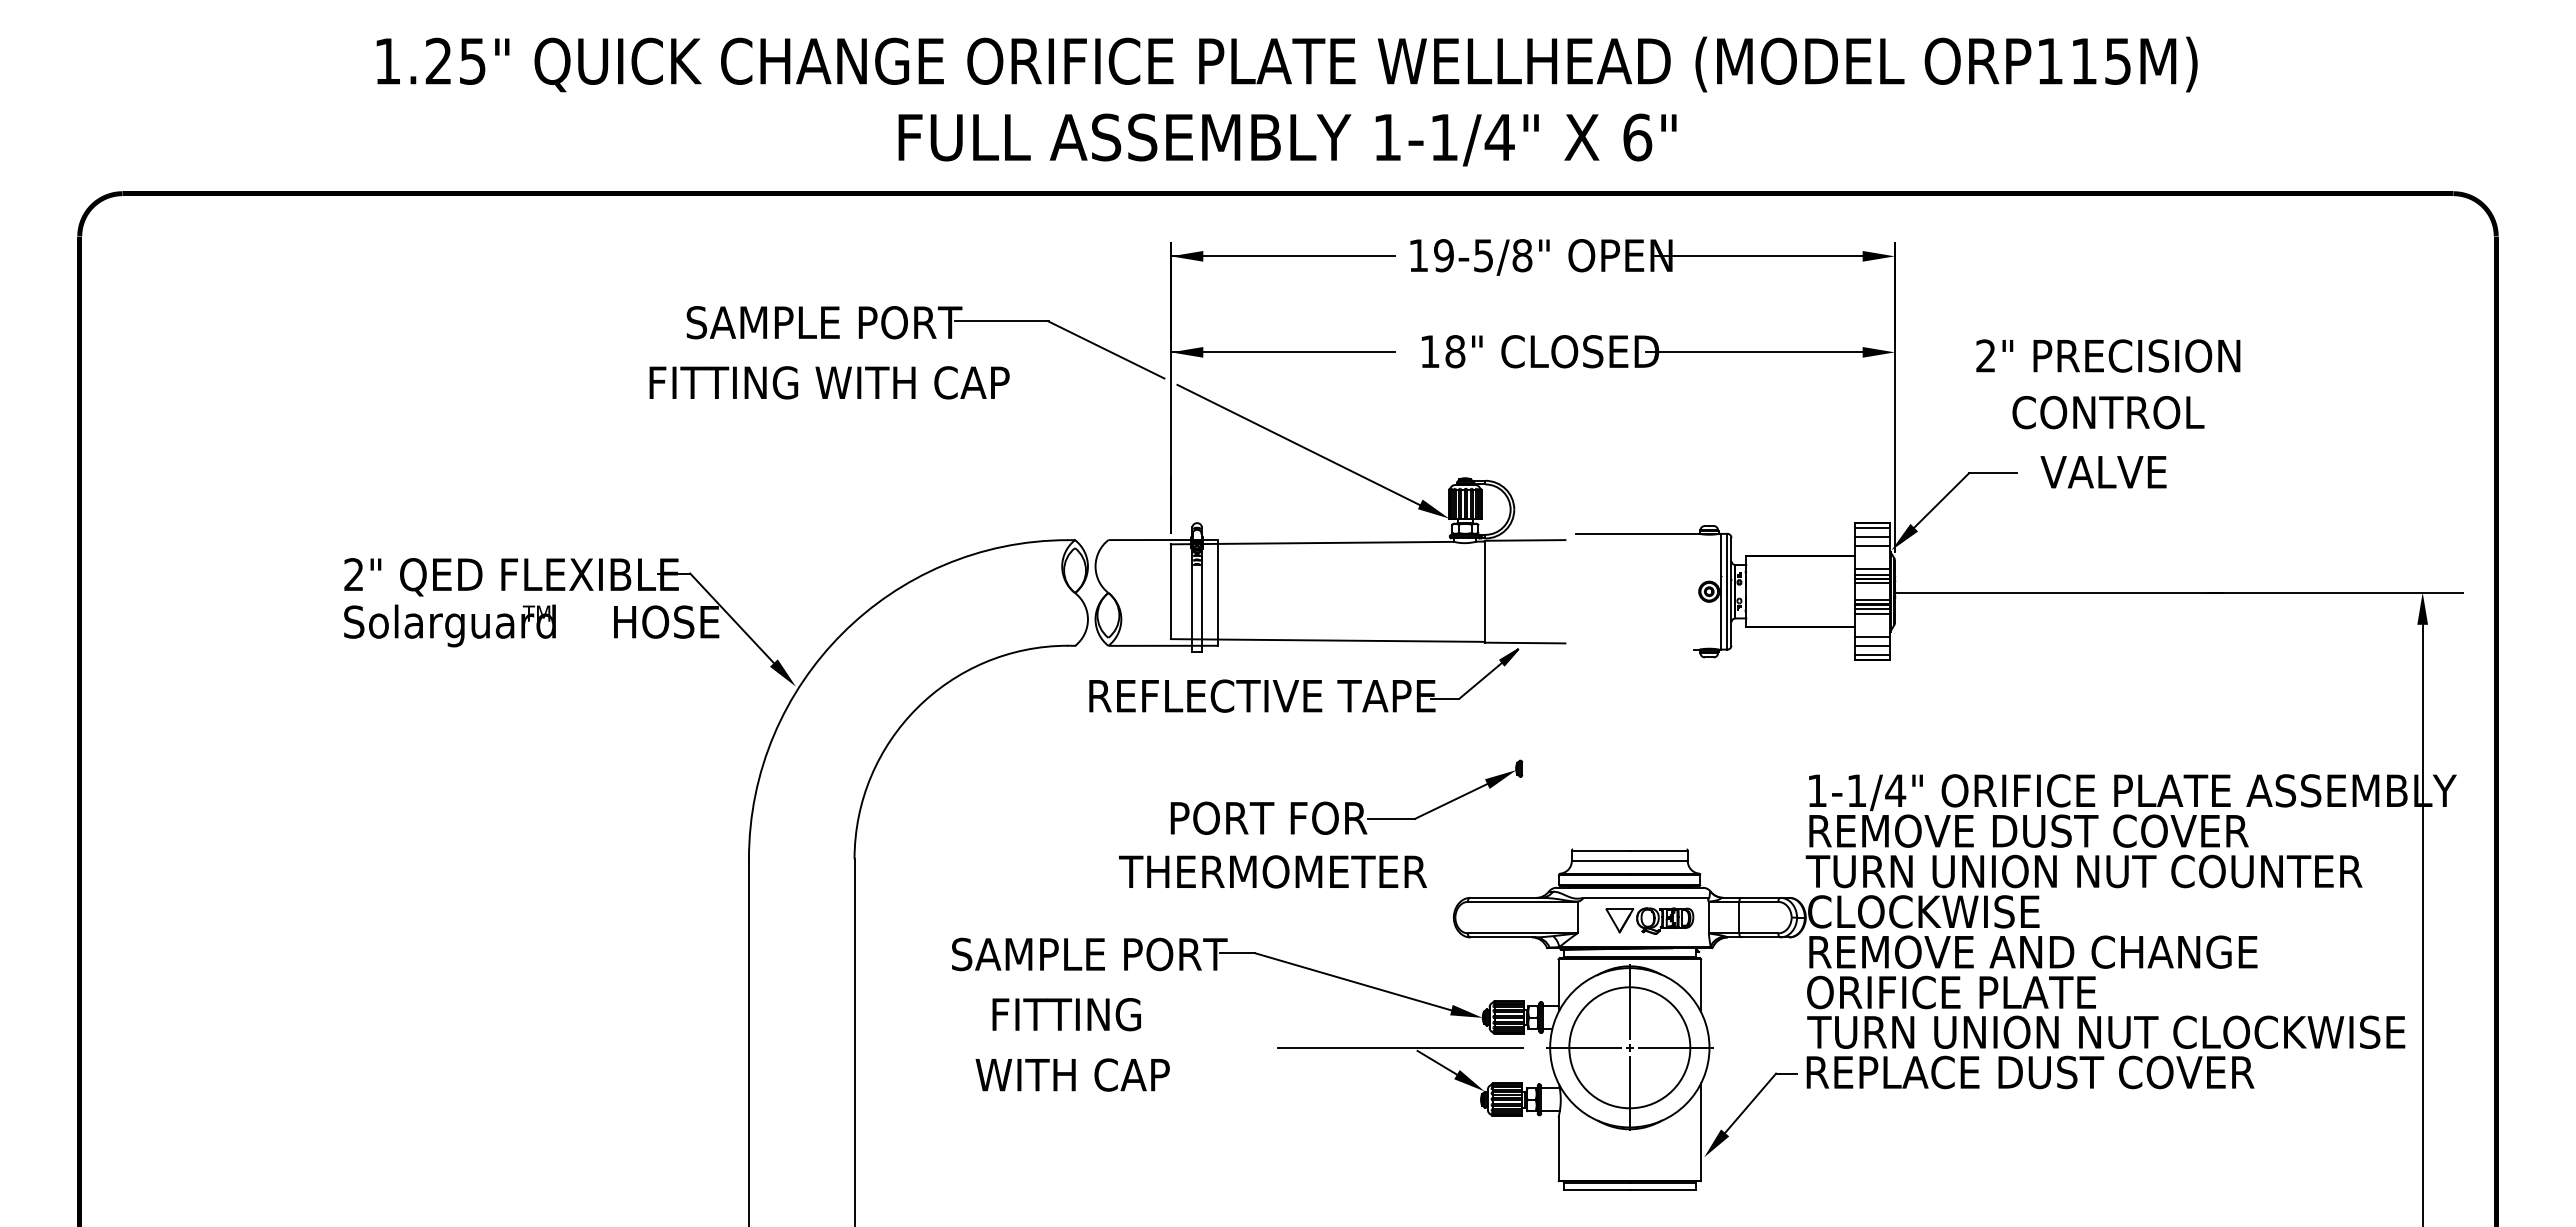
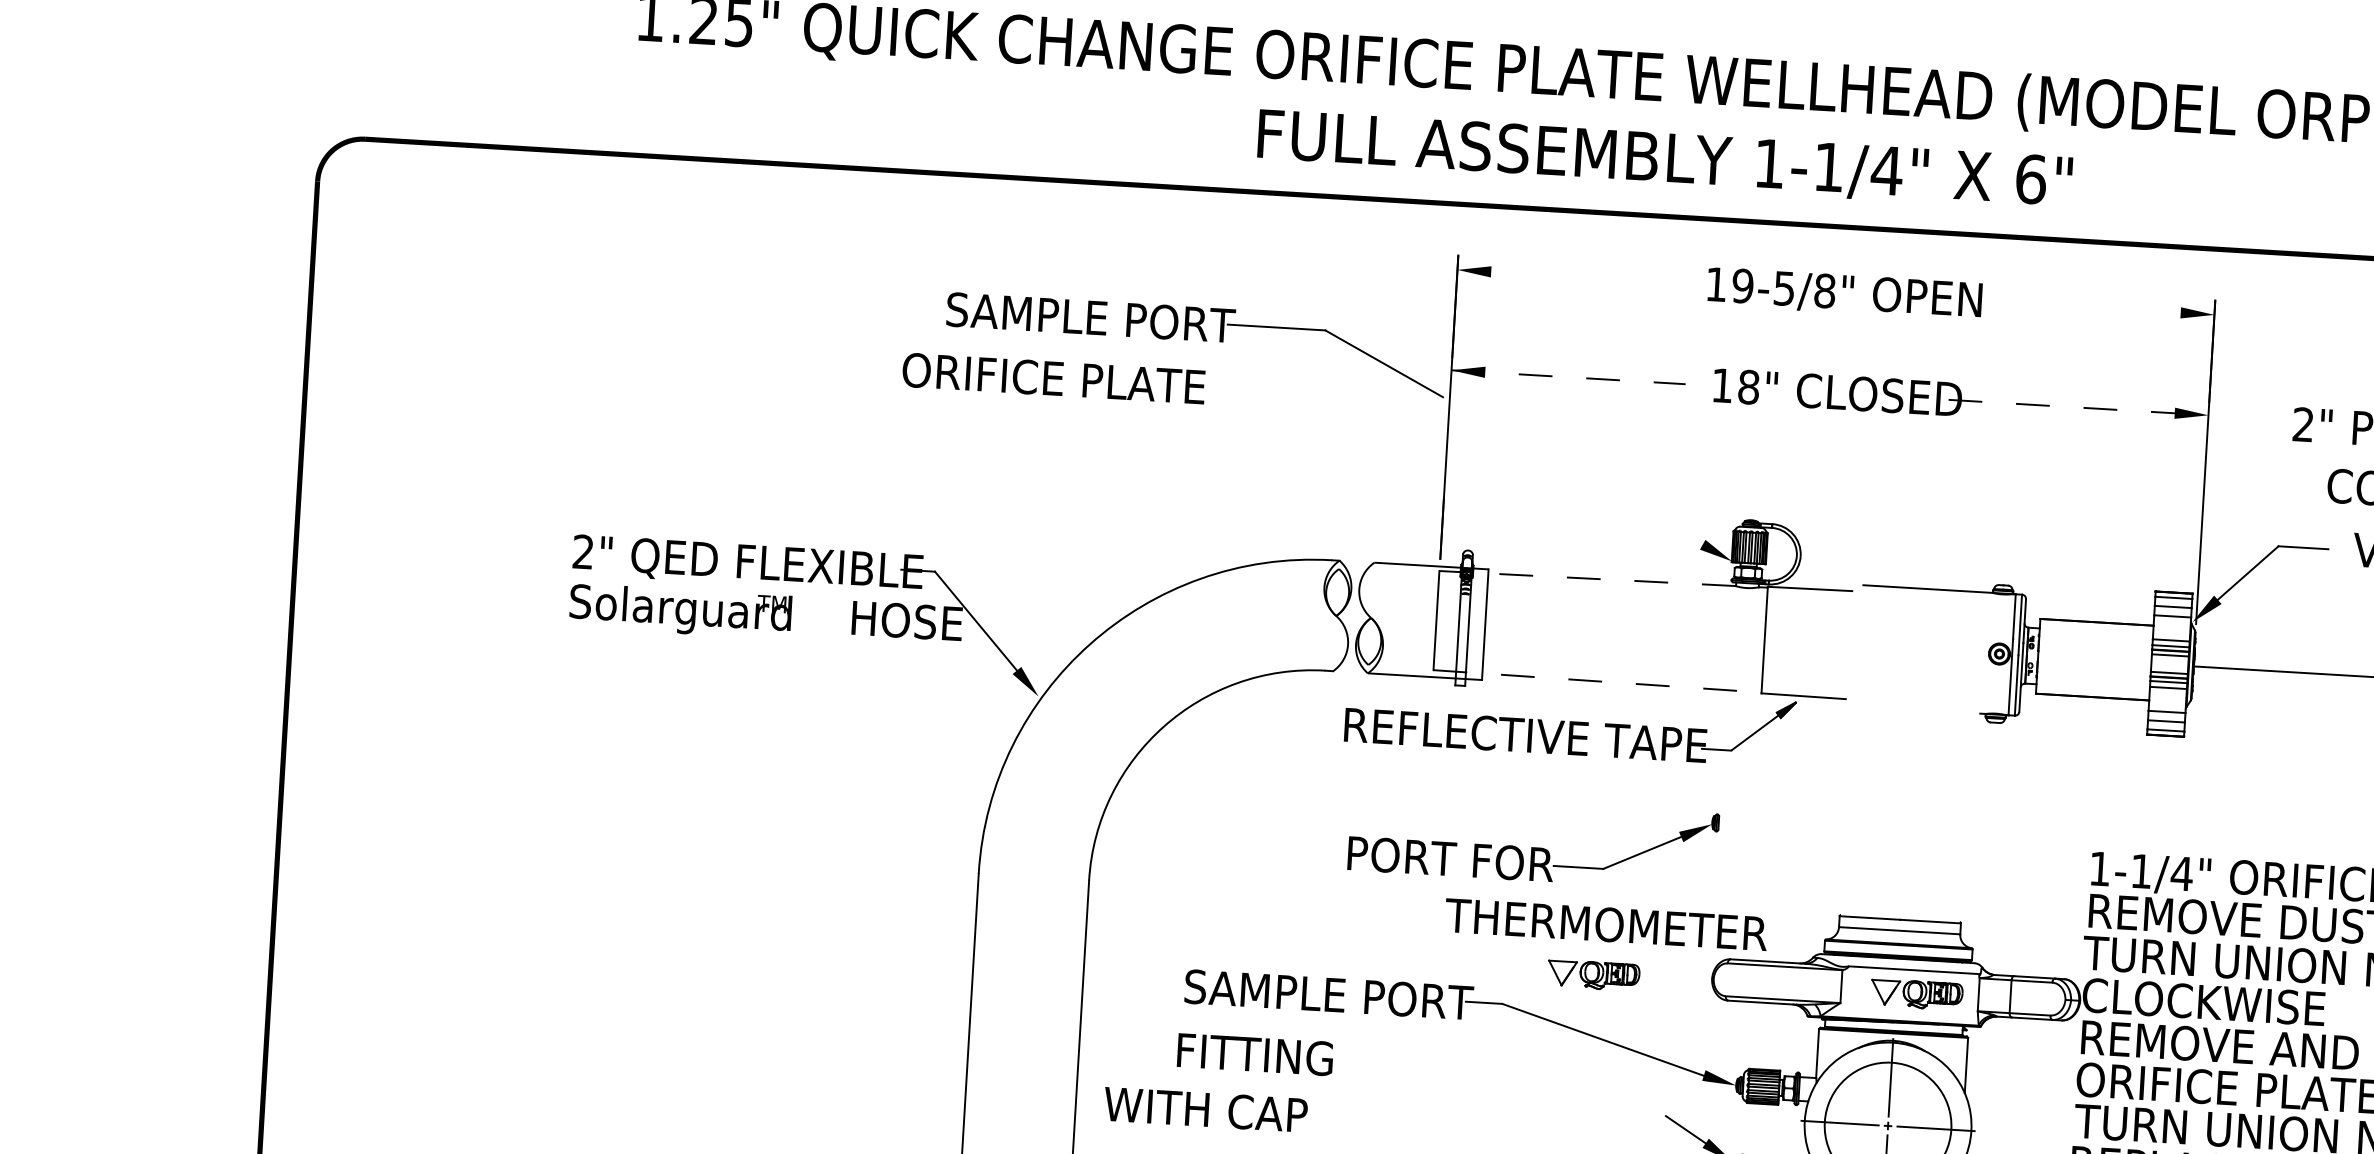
text: (1287, 139) -> (1664, 159), moved
line: (1282, 256) -> (1574, 276), removed
line: (1763, 256) -> (2077, 306), removed
line: (1283, 352) -> (1569, 377), solid -> dashed
line: (1761, 352) -> (2068, 407), solid -> dashed
text: (828, 382) -> (1091, 380), FITTING WITH CAP -> ORIFICE PLATE
line: (1299, 444) -> (1580, 474), removed
line: (1312, 543) -> (1587, 578), solid -> dashed
line: (1327, 640) -> (1597, 681), solid -> dashed
part: (1346, 796) -> (1533, 841), moved
text: (1272, 871) -> (1605, 924), moved
part: (1340, 920) -> (1593, 974), added
text: (1066, 1014) -> (1255, 1054), moved
line: (1399, 1047) -> (1647, 1111), removed
text: (1072, 1074) -> (1205, 1109), moved

